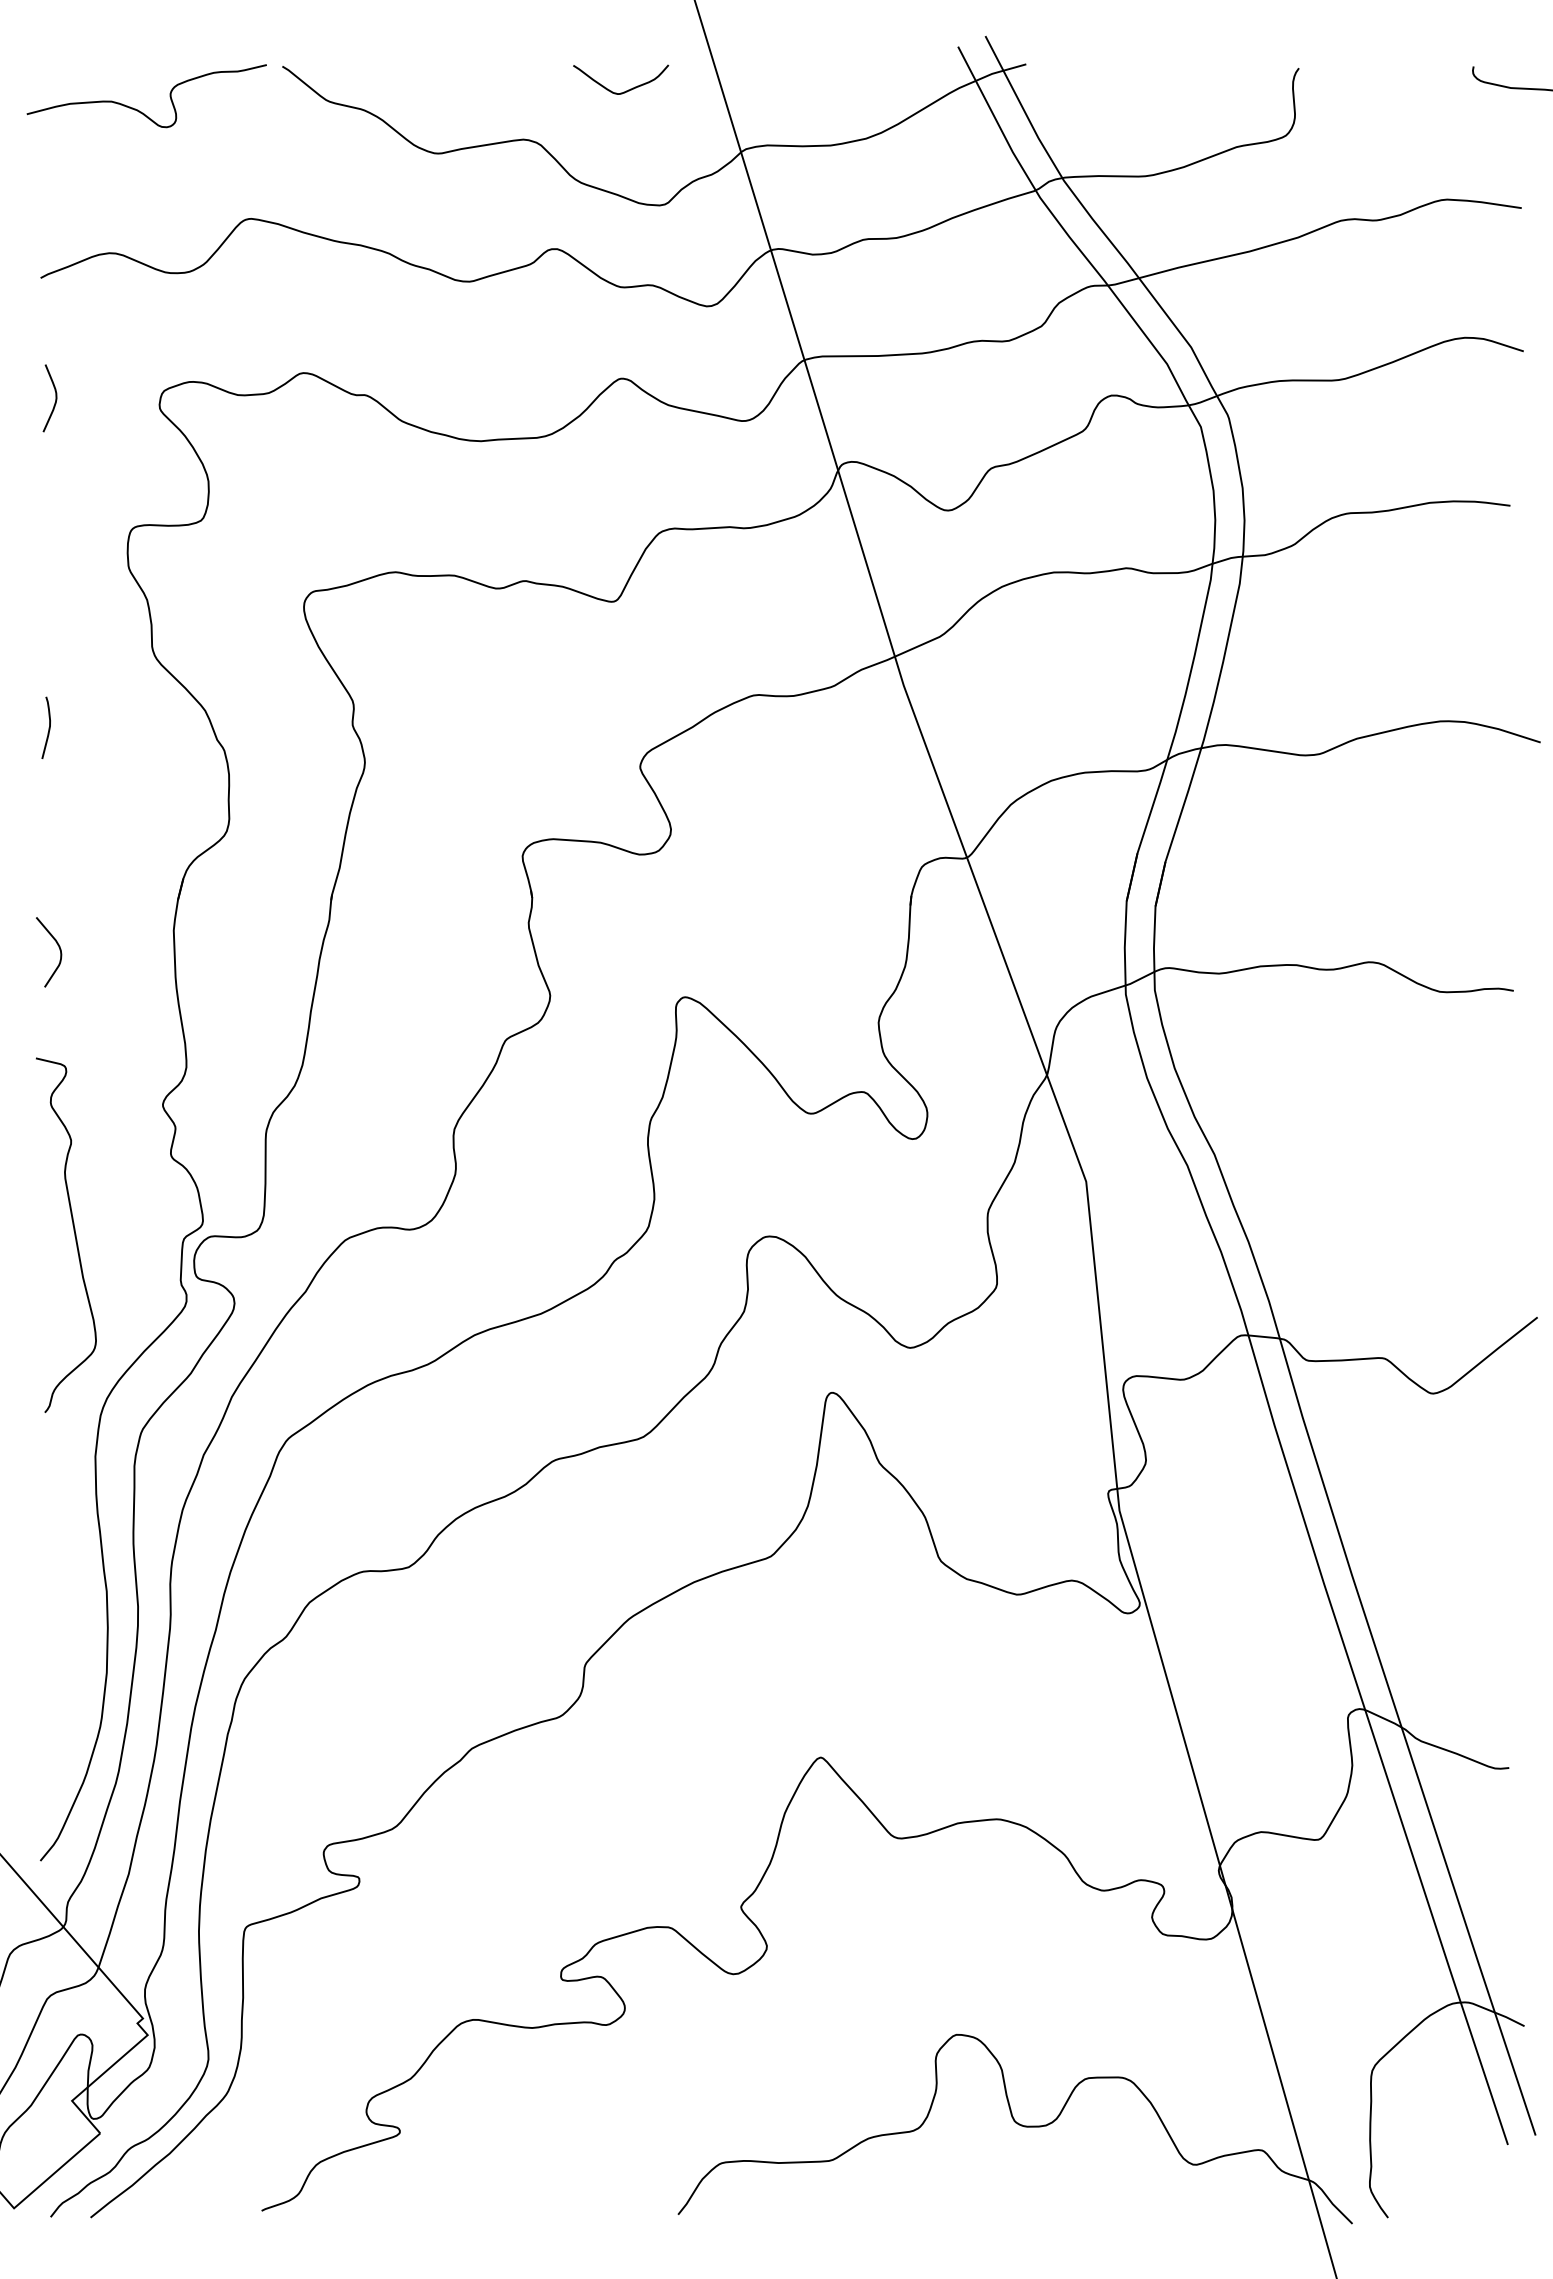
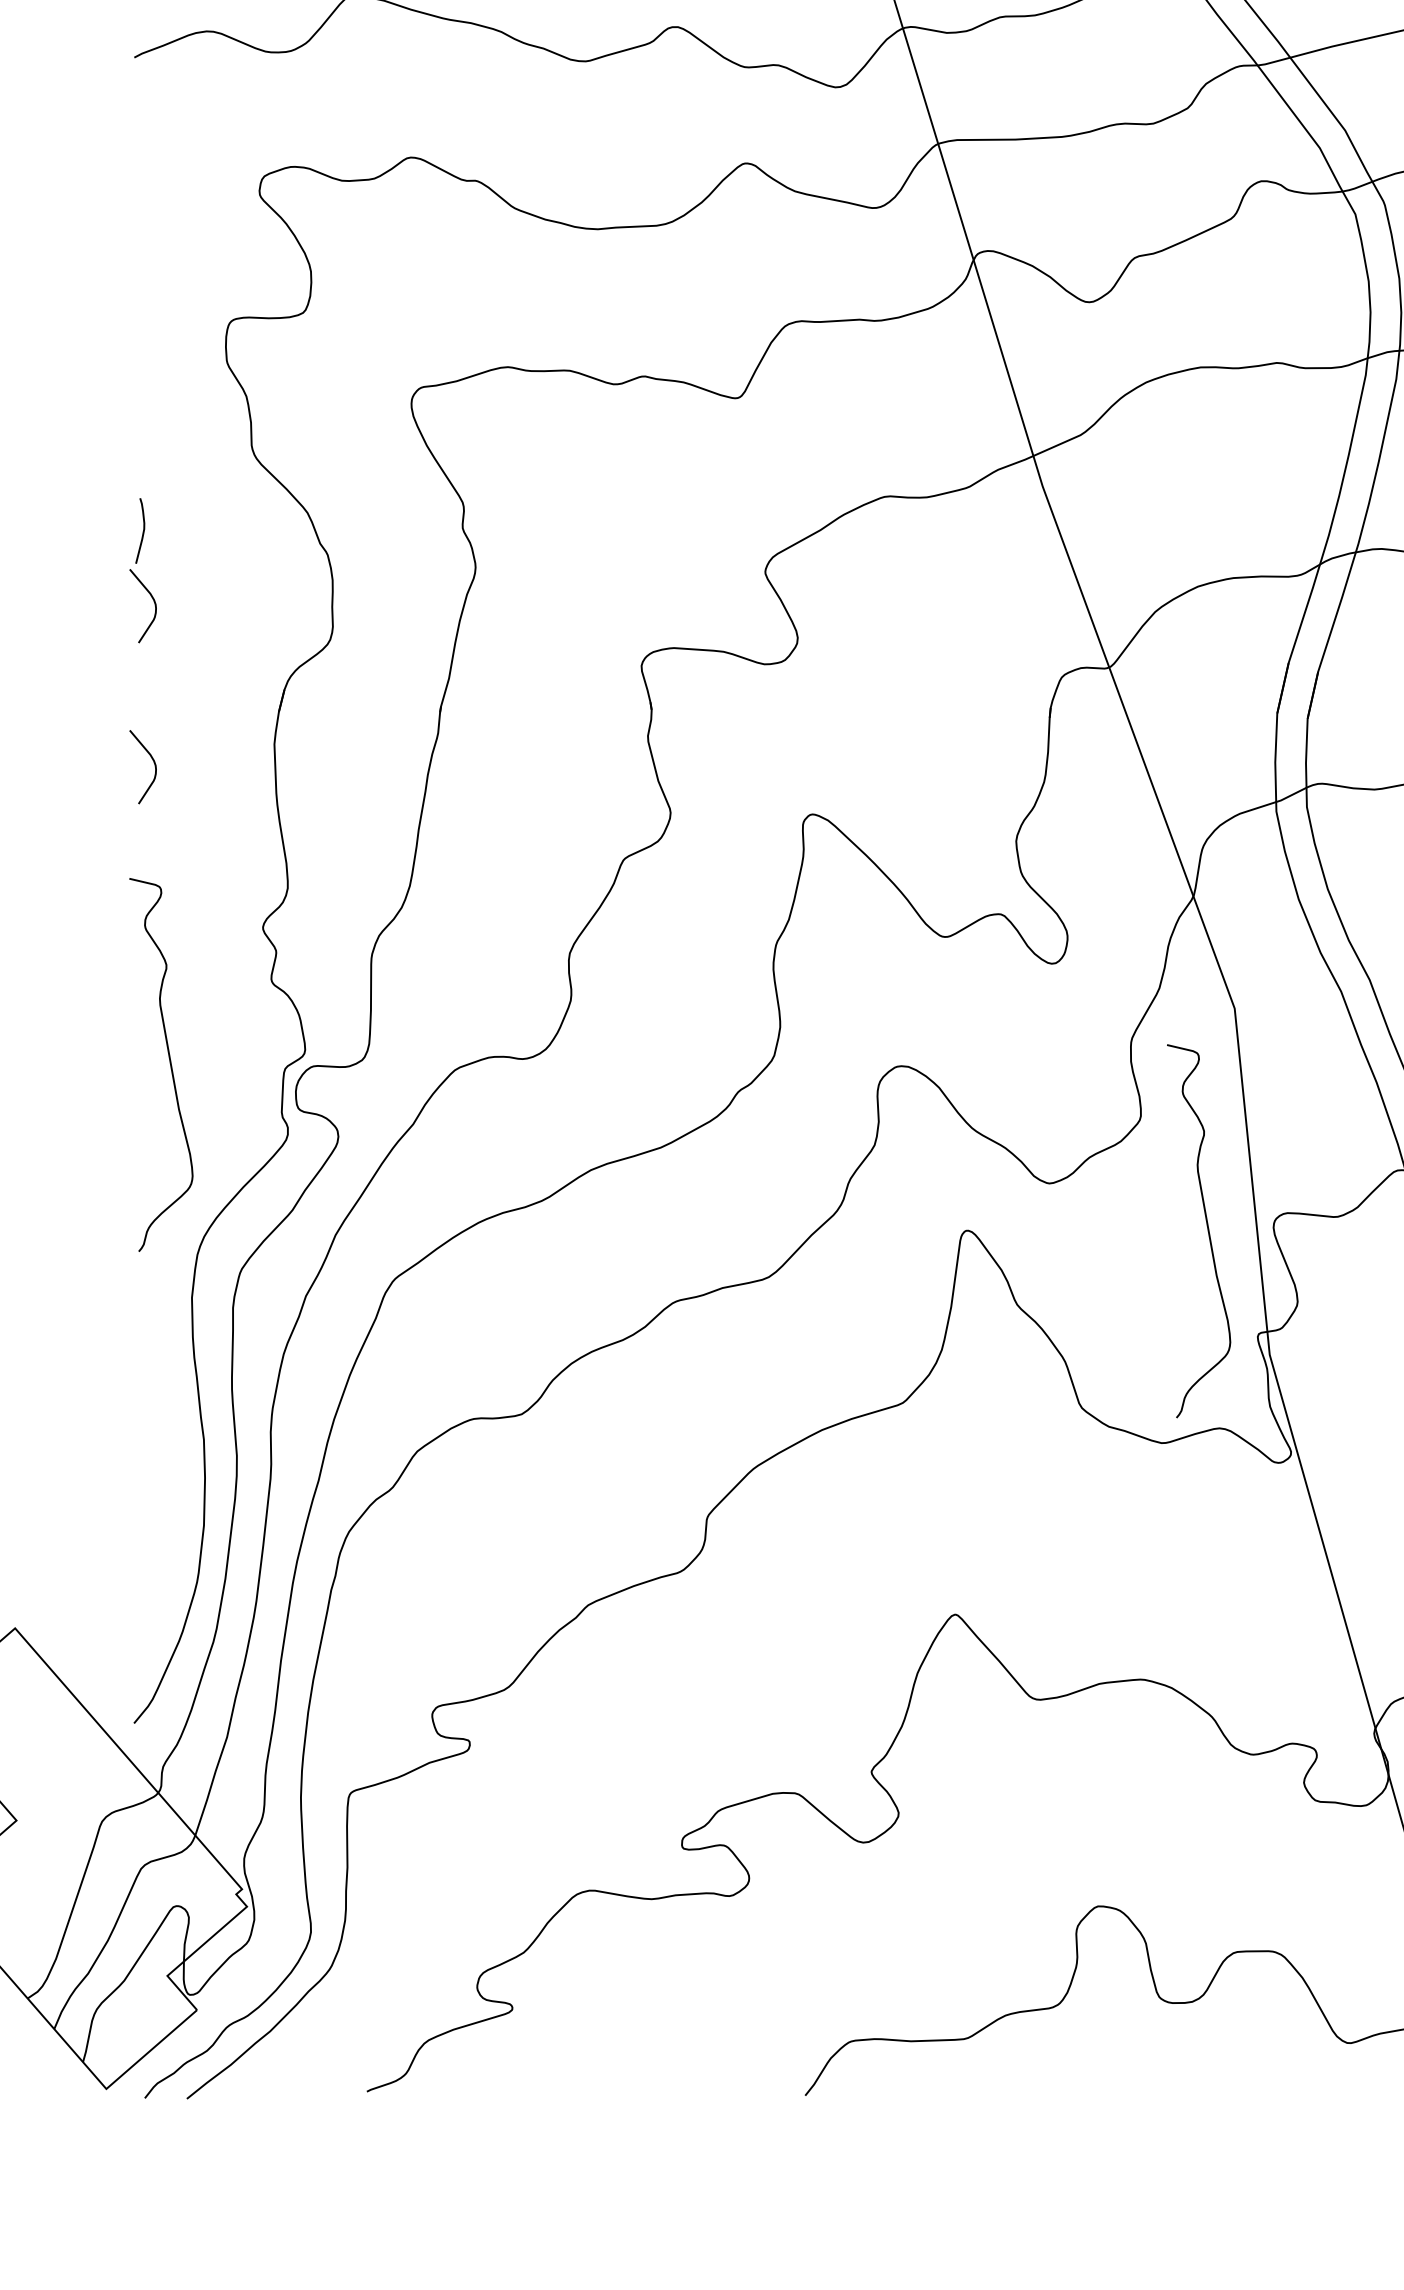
curve: (55, 398) -> (149, 184), removed
curve: (59, 797) -> (154, 604), added
curve: (1059, 1389) -> (1206, 1227), added

